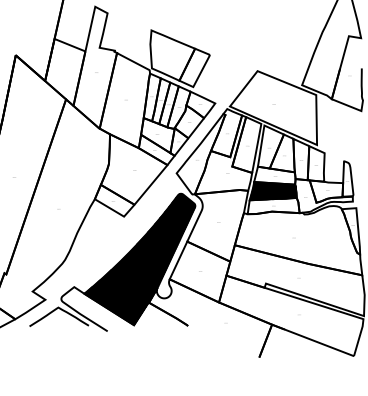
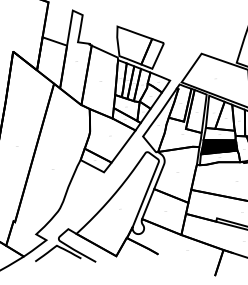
hatch: (139, 259) -> (117, 204), removed

